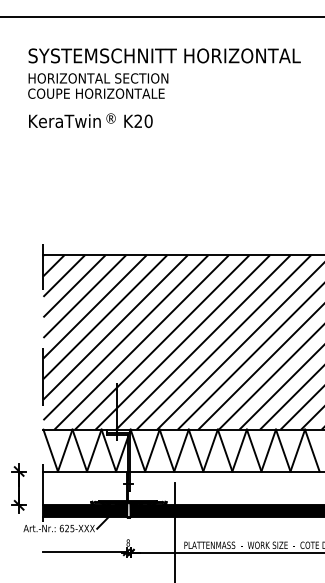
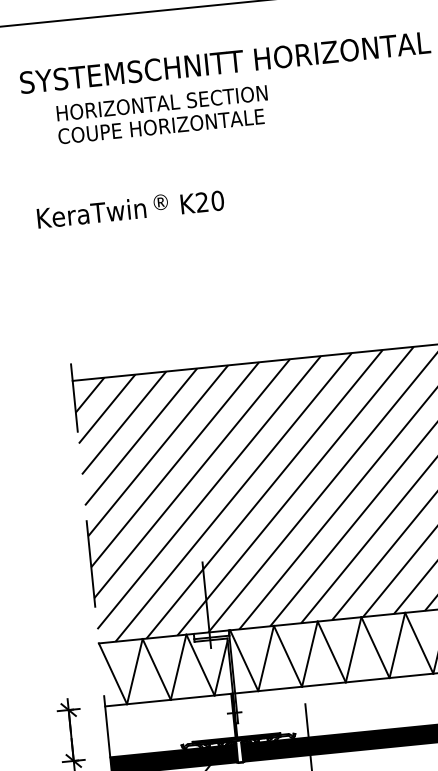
text: (98, 85) -> (163, 113), moved
text: (90, 120) -> (130, 208), moved

